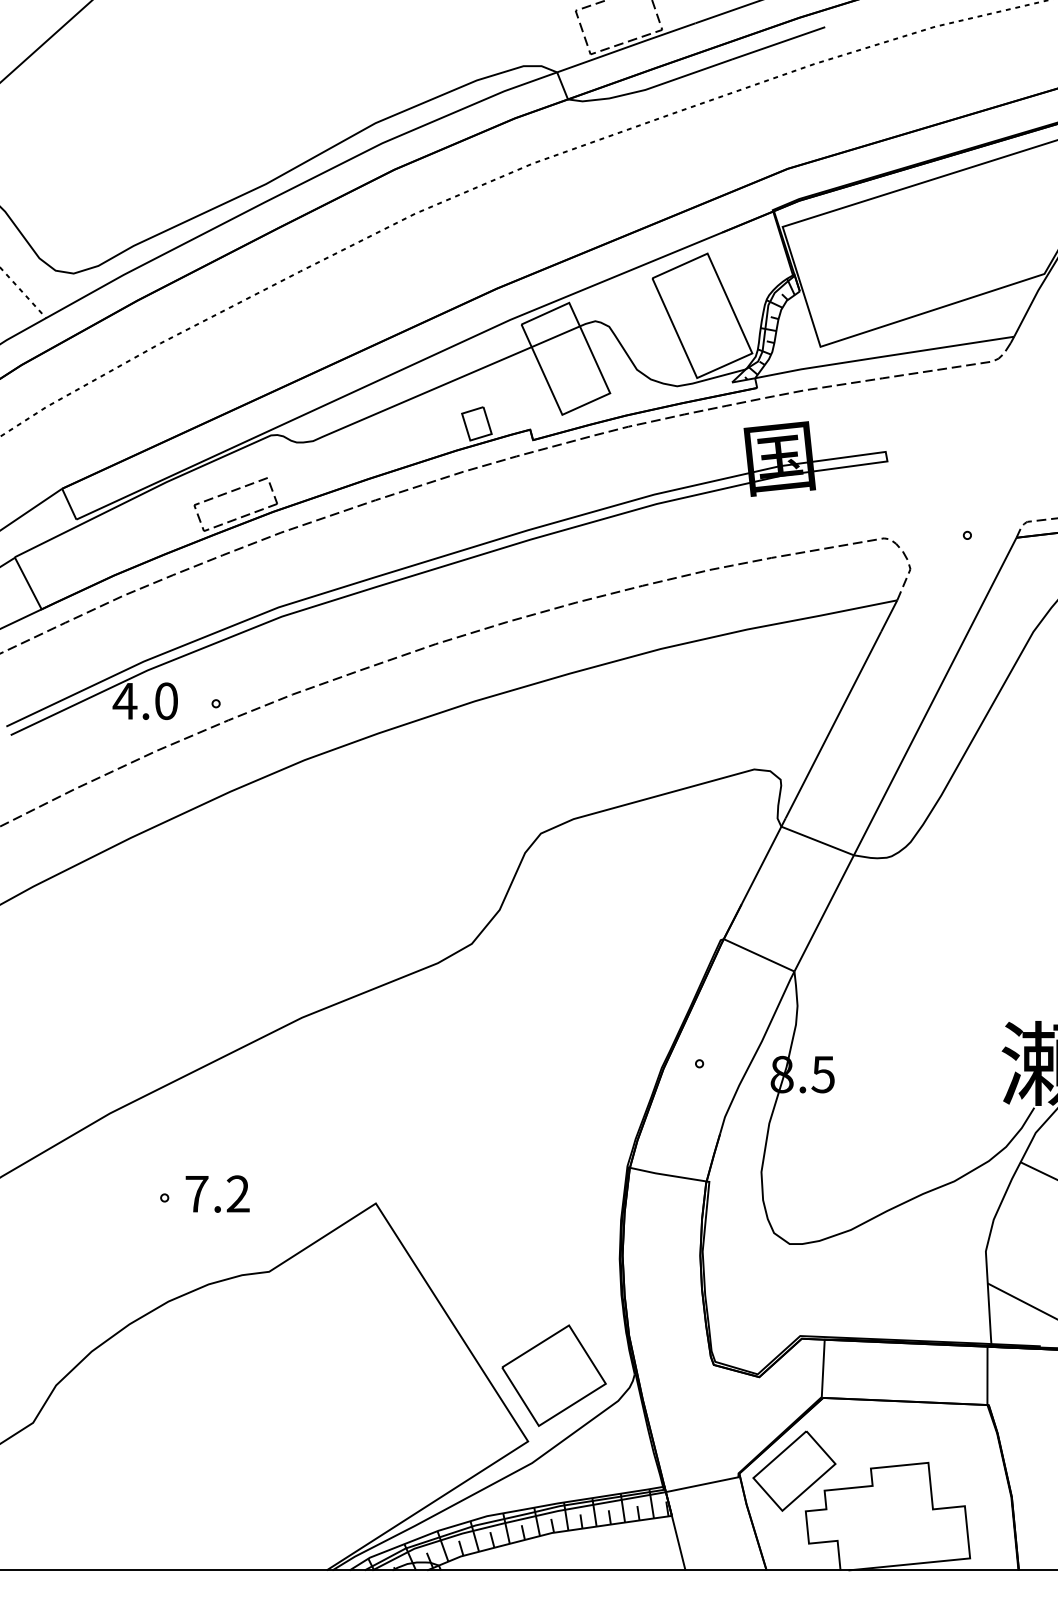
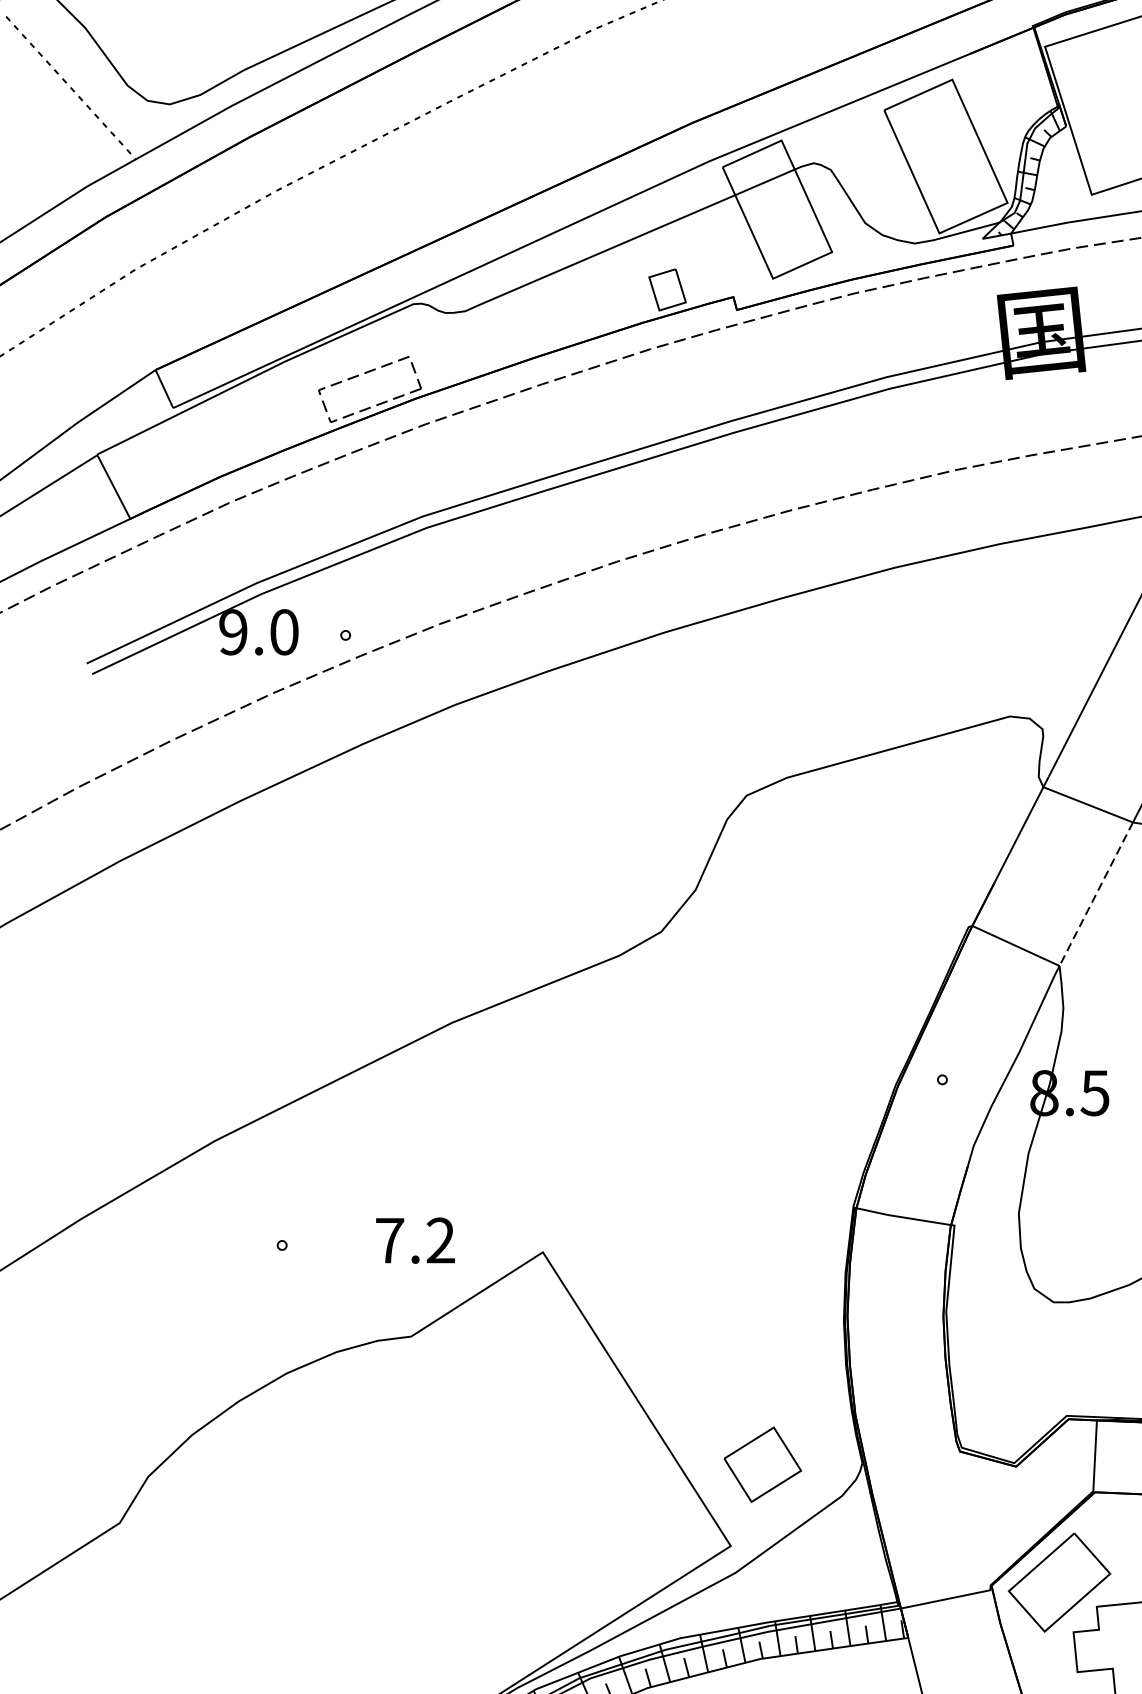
text: (124, 701) -> (232, 632), 4.0 -> 9.0
line: (823, 913) -> (1095, 894), solid -> dashed
text: (217, 1193) -> (415, 1239), moved
part: (553, 1375) -> (762, 1464), size x0.6

